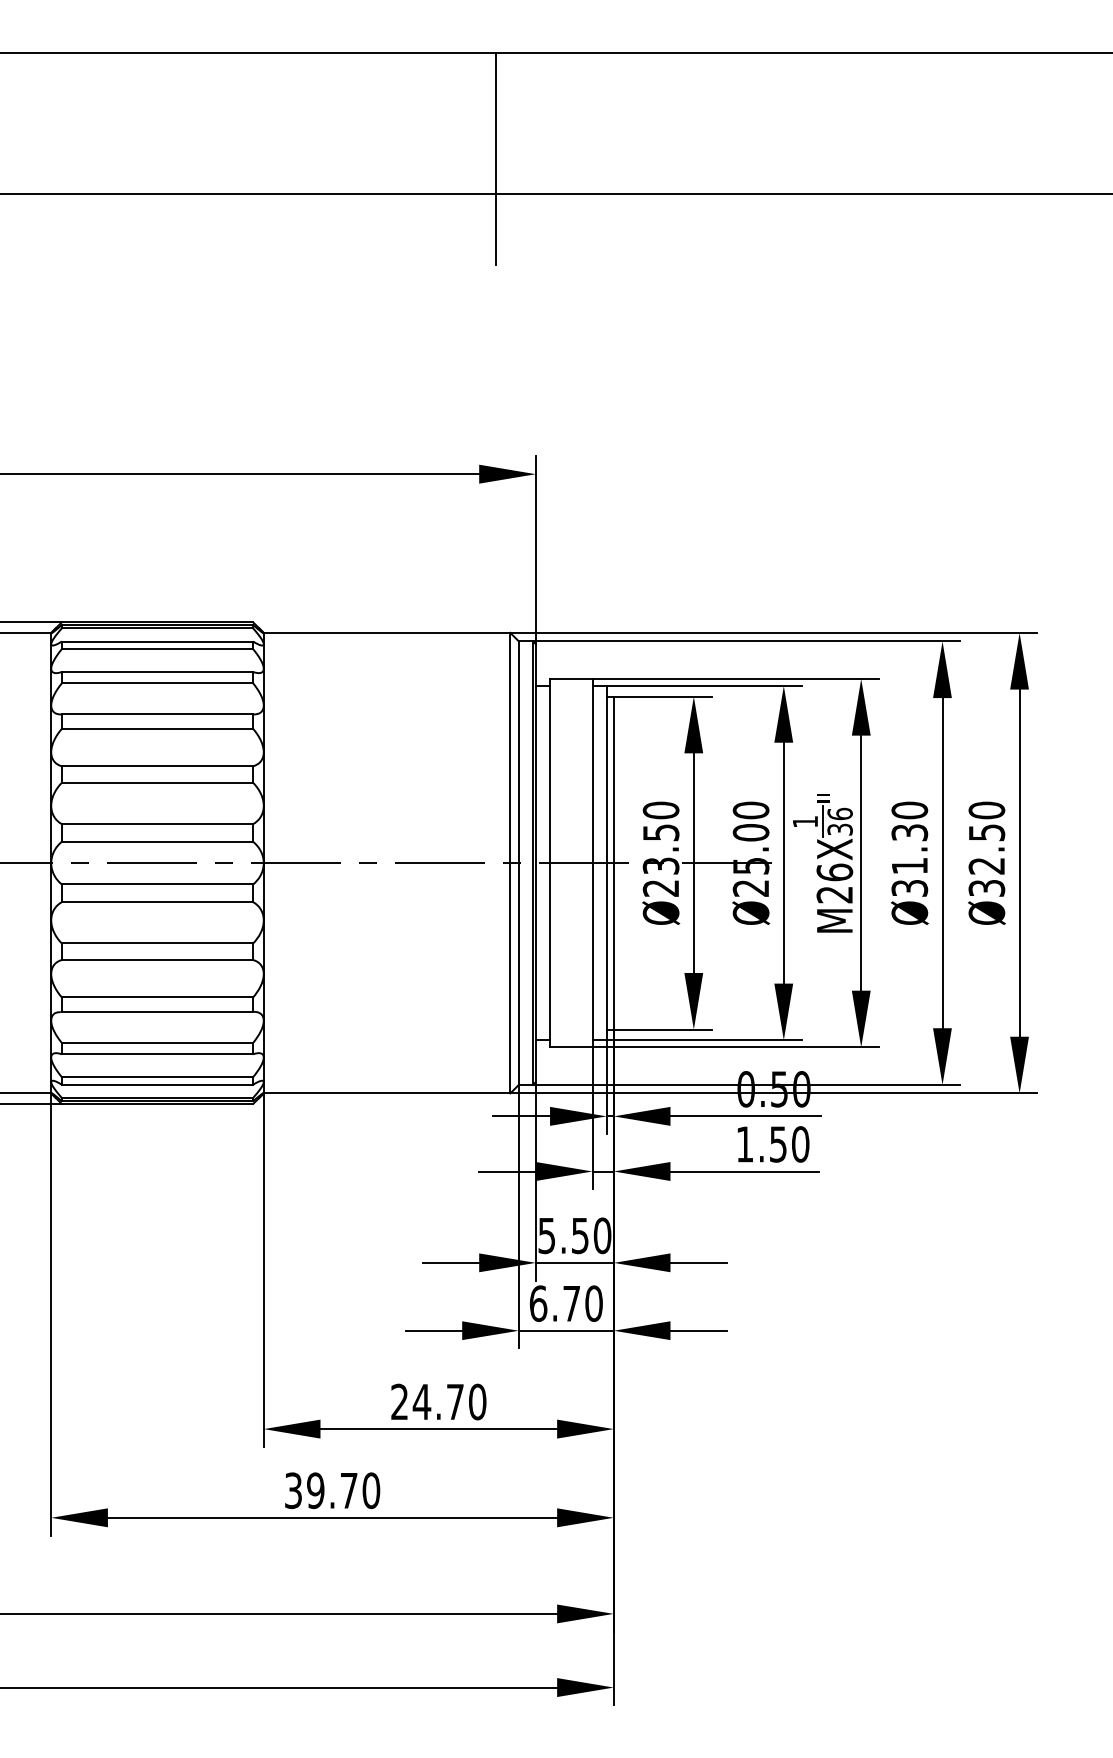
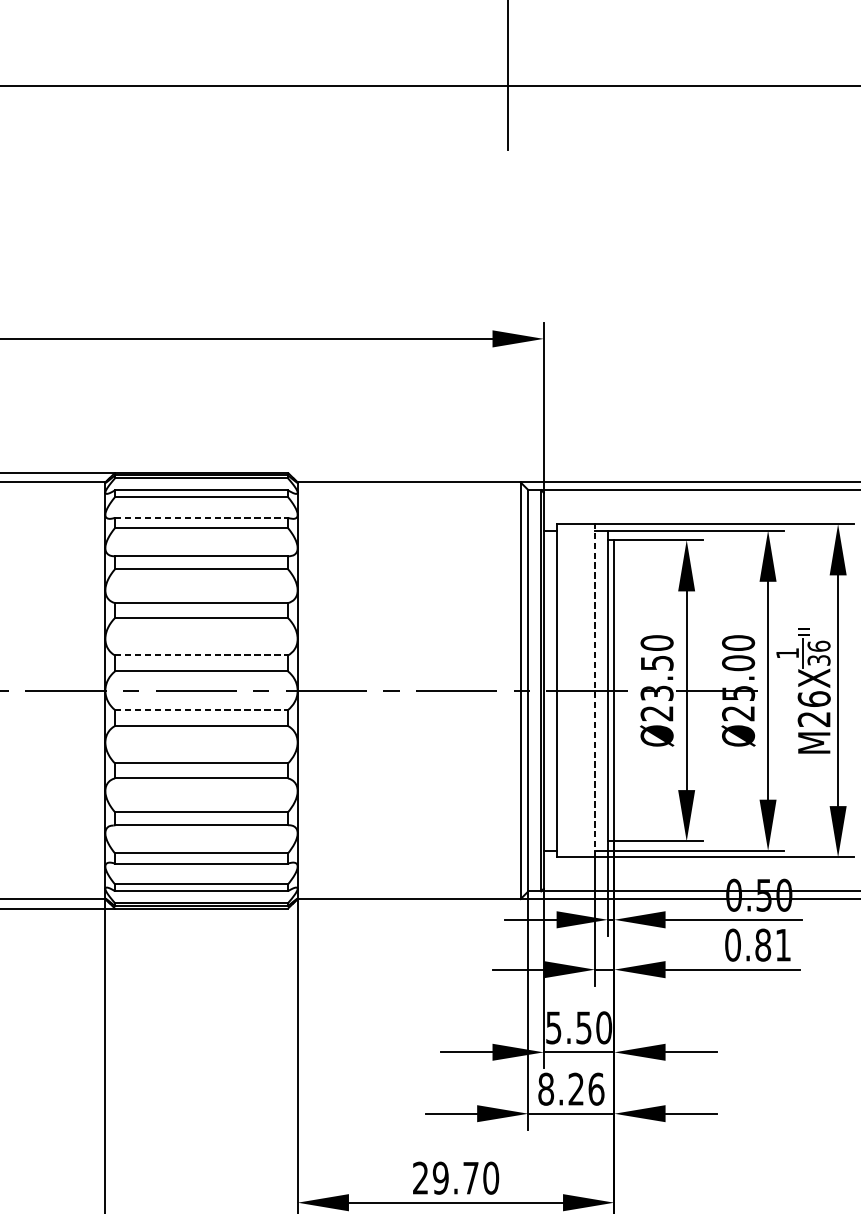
line: (157, 672) -> (201, 518), solid -> dashed
line: (157, 824) -> (201, 655), solid -> dashed
line: (592, 862) -> (595, 690), solid -> dashed
line: (157, 884) -> (201, 710), solid -> dashed
text: (772, 1144) -> (757, 945), 1.50 -> 0.81
text: (565, 1303) -> (570, 1089), 6.70 -> 8.26
text: (421, 1401) -> (440, 1177), 24.70 -> 29.70

